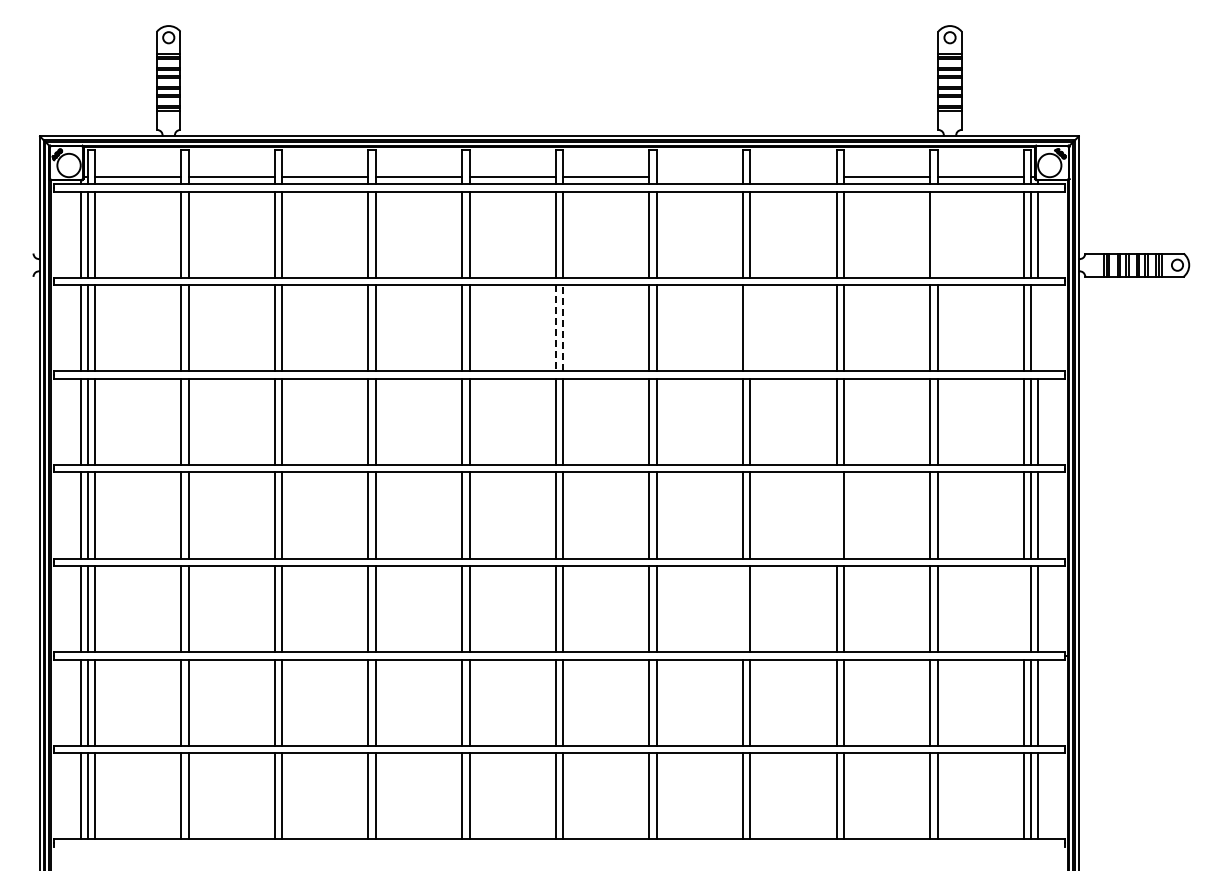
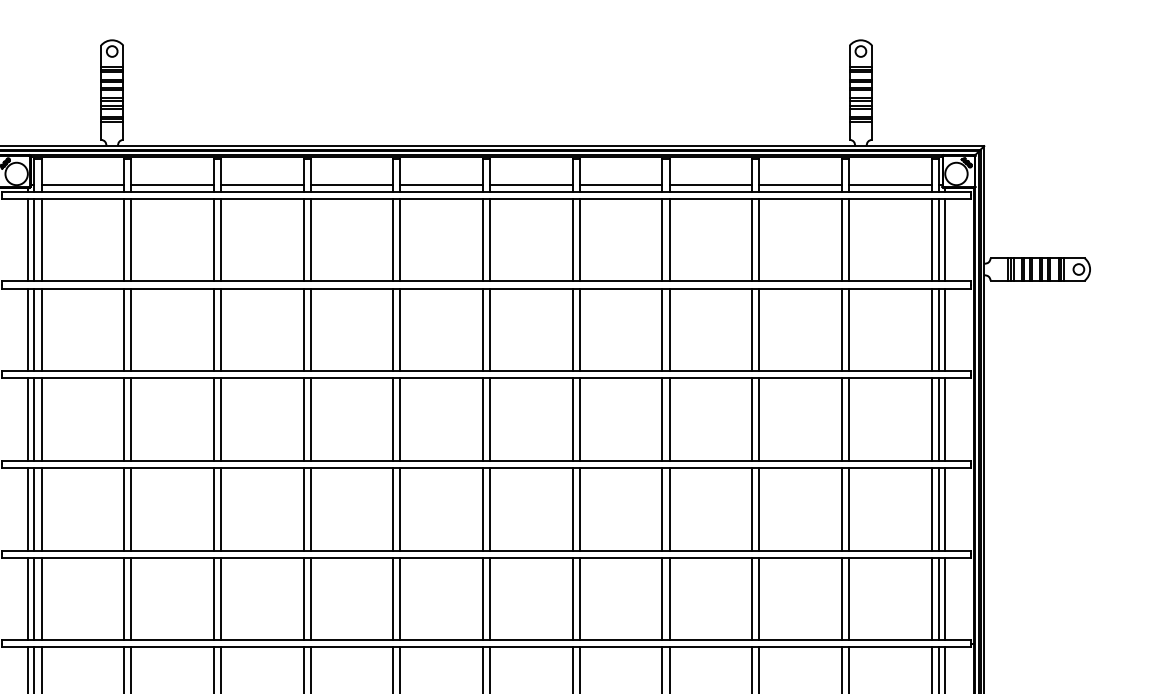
line: (699, 177) -> (620, 185), added
line: (793, 177) -> (710, 185), added
line: (937, 234) -> (848, 240), added
line: (563, 327) -> (490, 329), dashed -> solid
line: (555, 328) -> (482, 330), dashed -> solid
line: (750, 328) -> (669, 330), added
line: (1038, 328) -> (945, 330), added
line: (836, 515) -> (752, 509), added
line: (742, 608) -> (662, 598), added
line: (1023, 608) -> (931, 598), added

